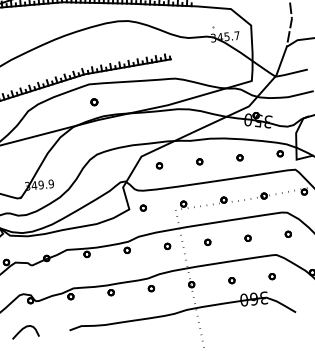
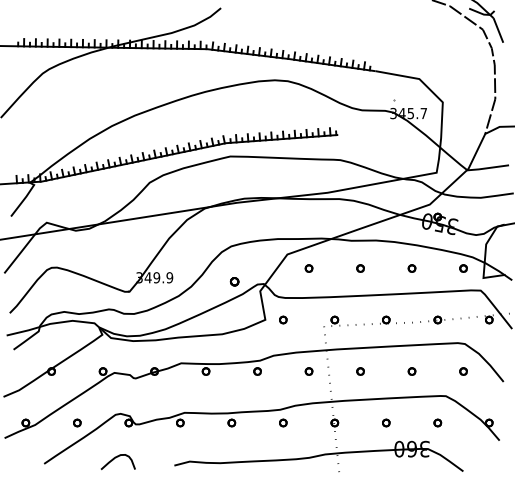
part: (94, 102) -> (234, 281), moved

